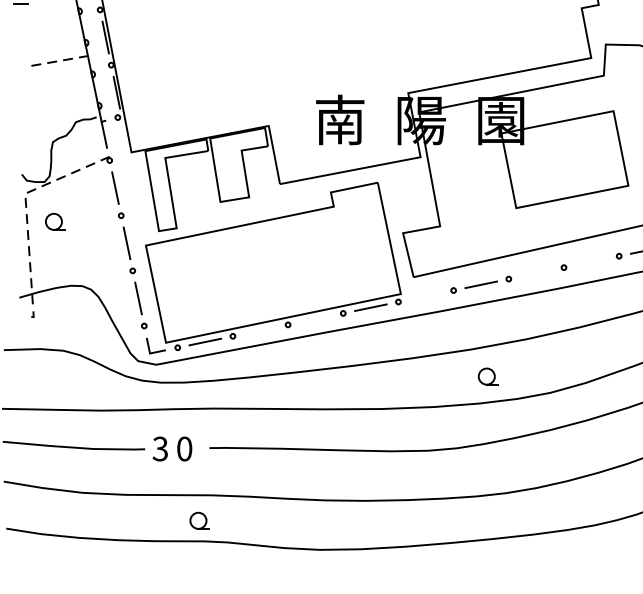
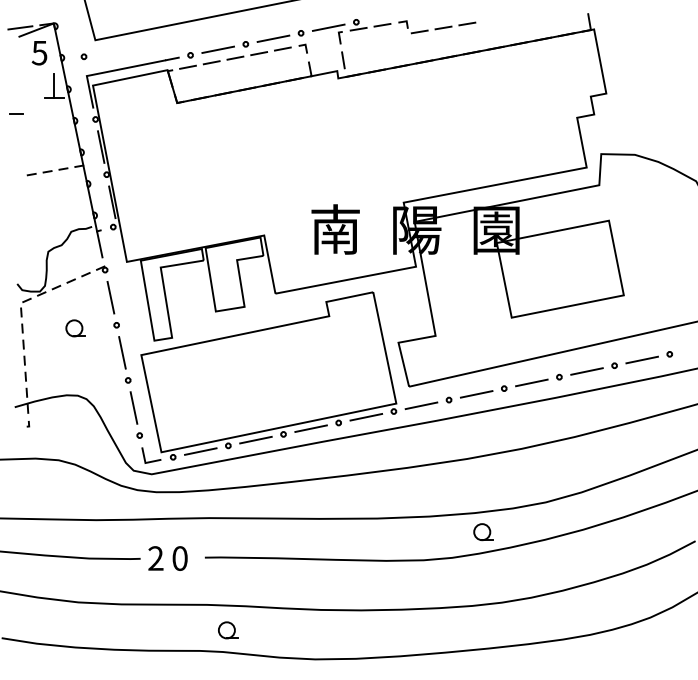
part: (55, 221) -> (75, 328), moved
line: (591, 261) -> (586, 371), added
line: (536, 272) -> (531, 382), added
line: (426, 295) -> (421, 405), added
line: (315, 318) -> (310, 428), added
line: (260, 329) -> (255, 439), added
part: (488, 376) -> (483, 532), moved
text: (160, 448) -> (155, 558), 3 -> 2
part: (200, 520) -> (228, 630), moved

